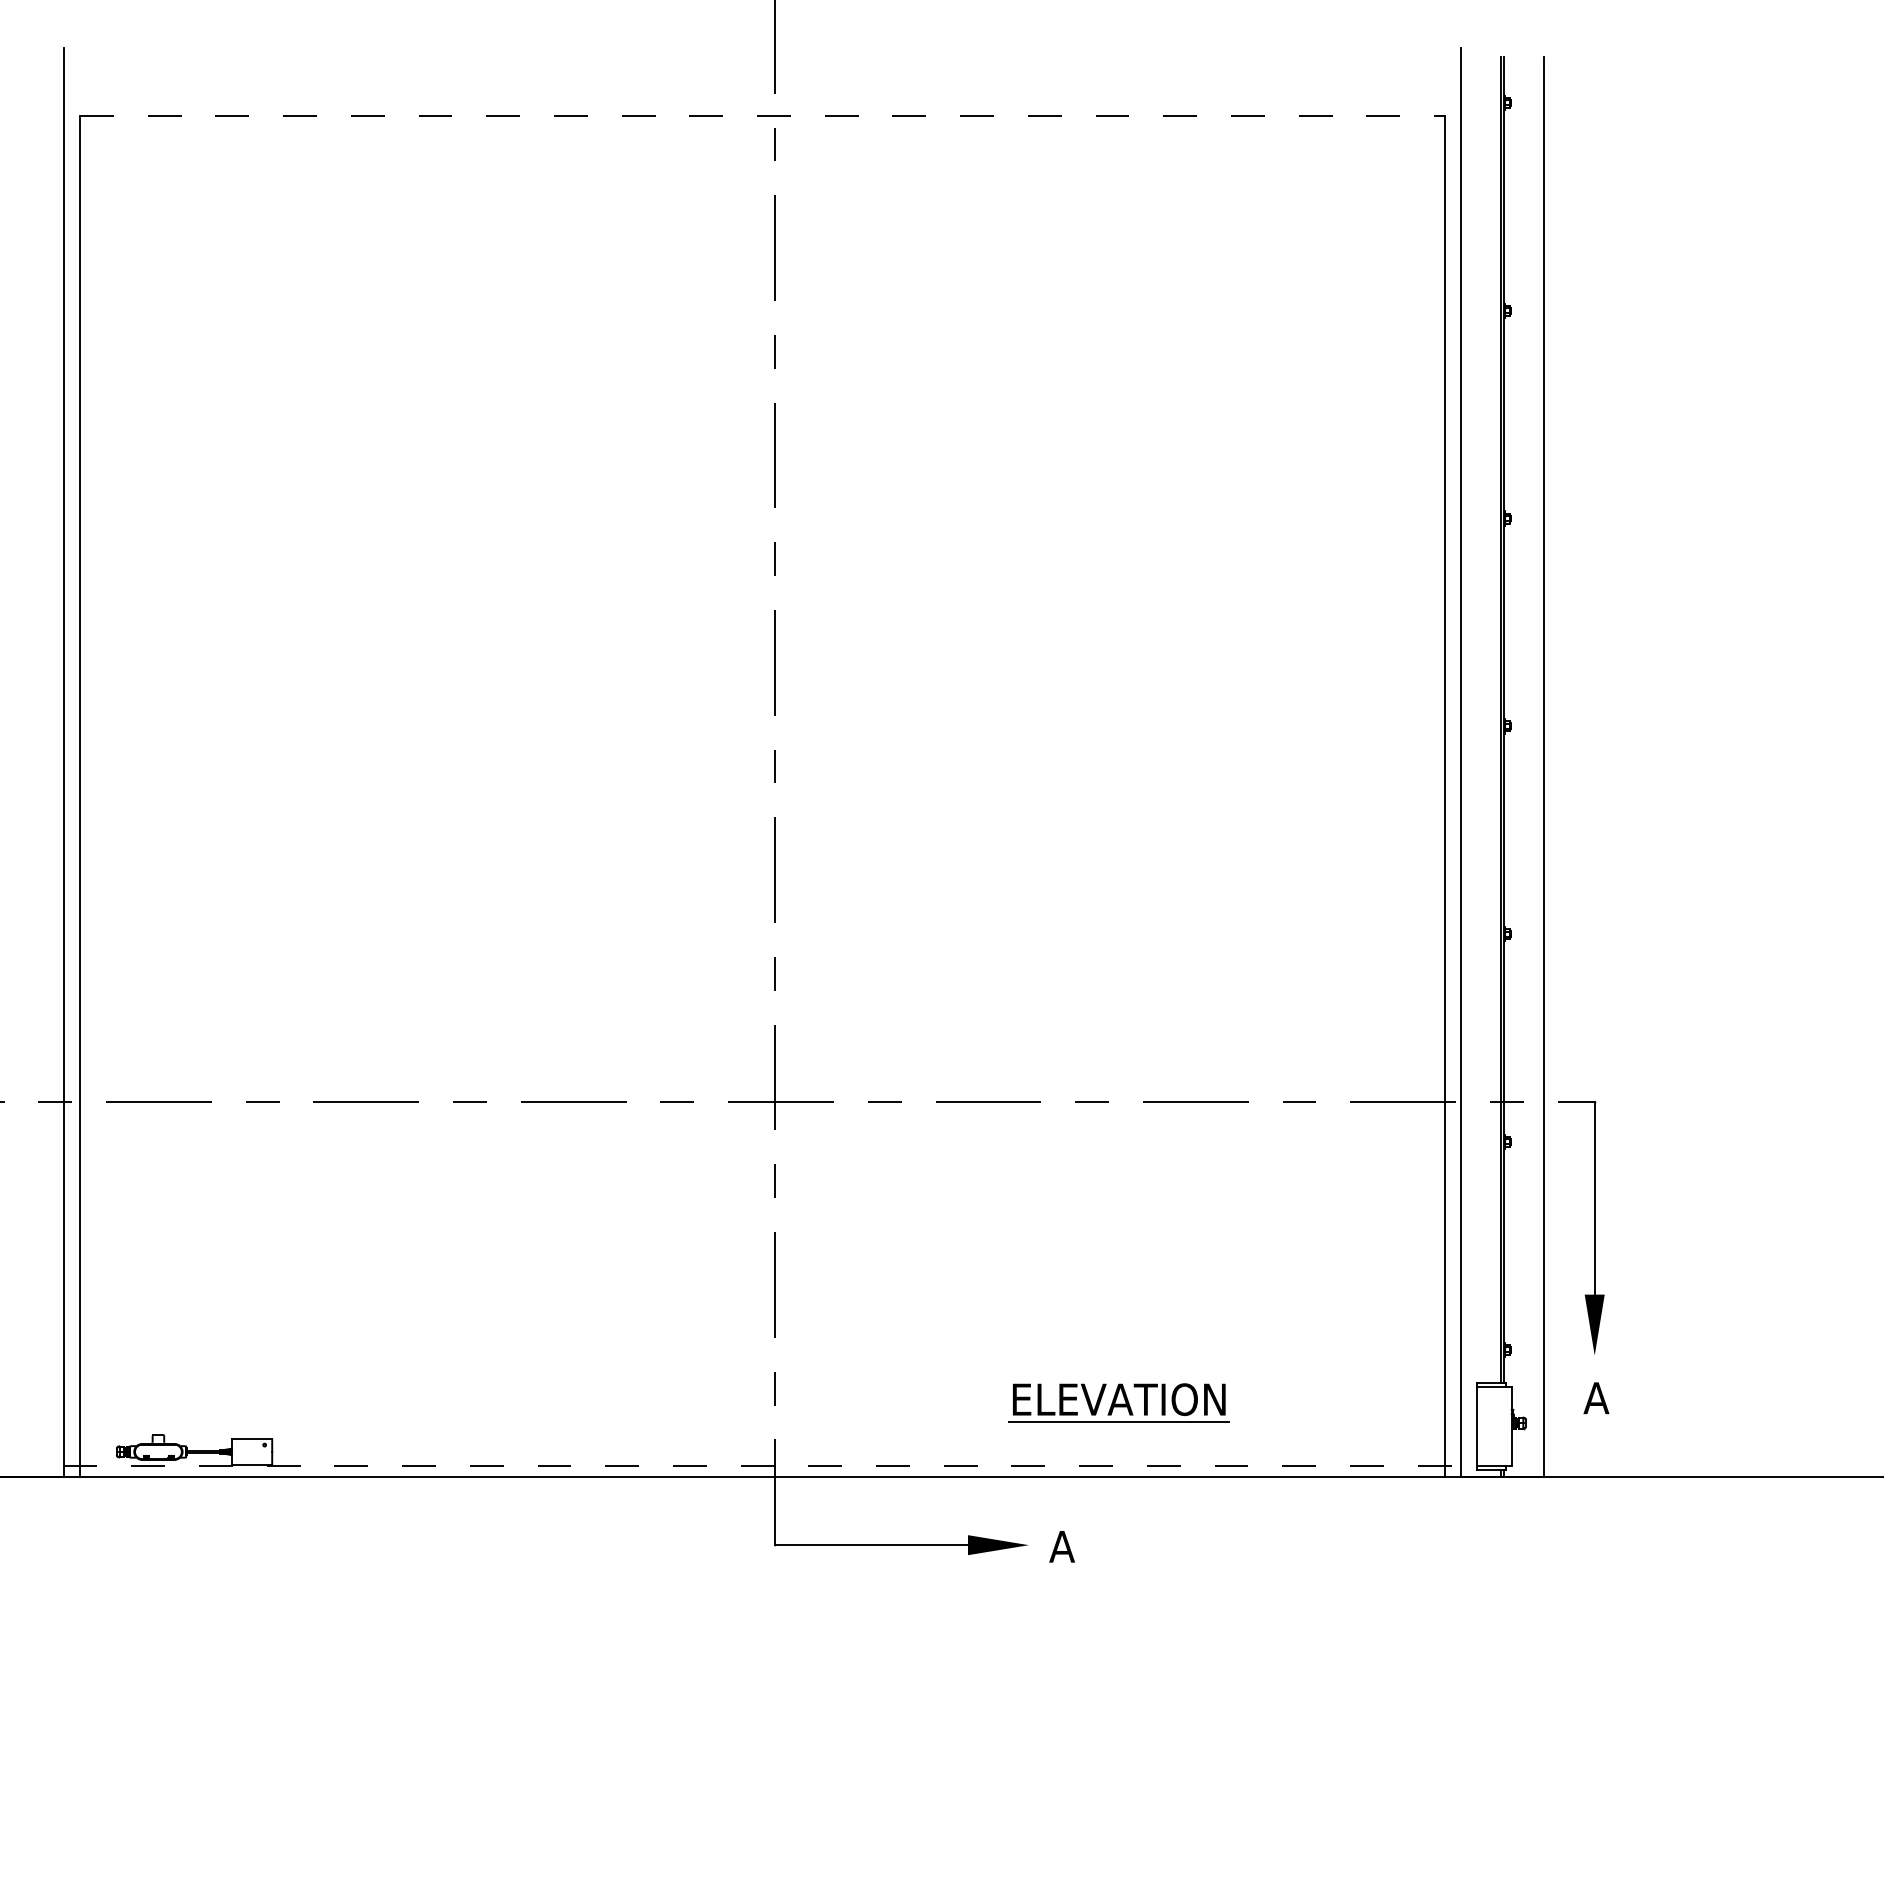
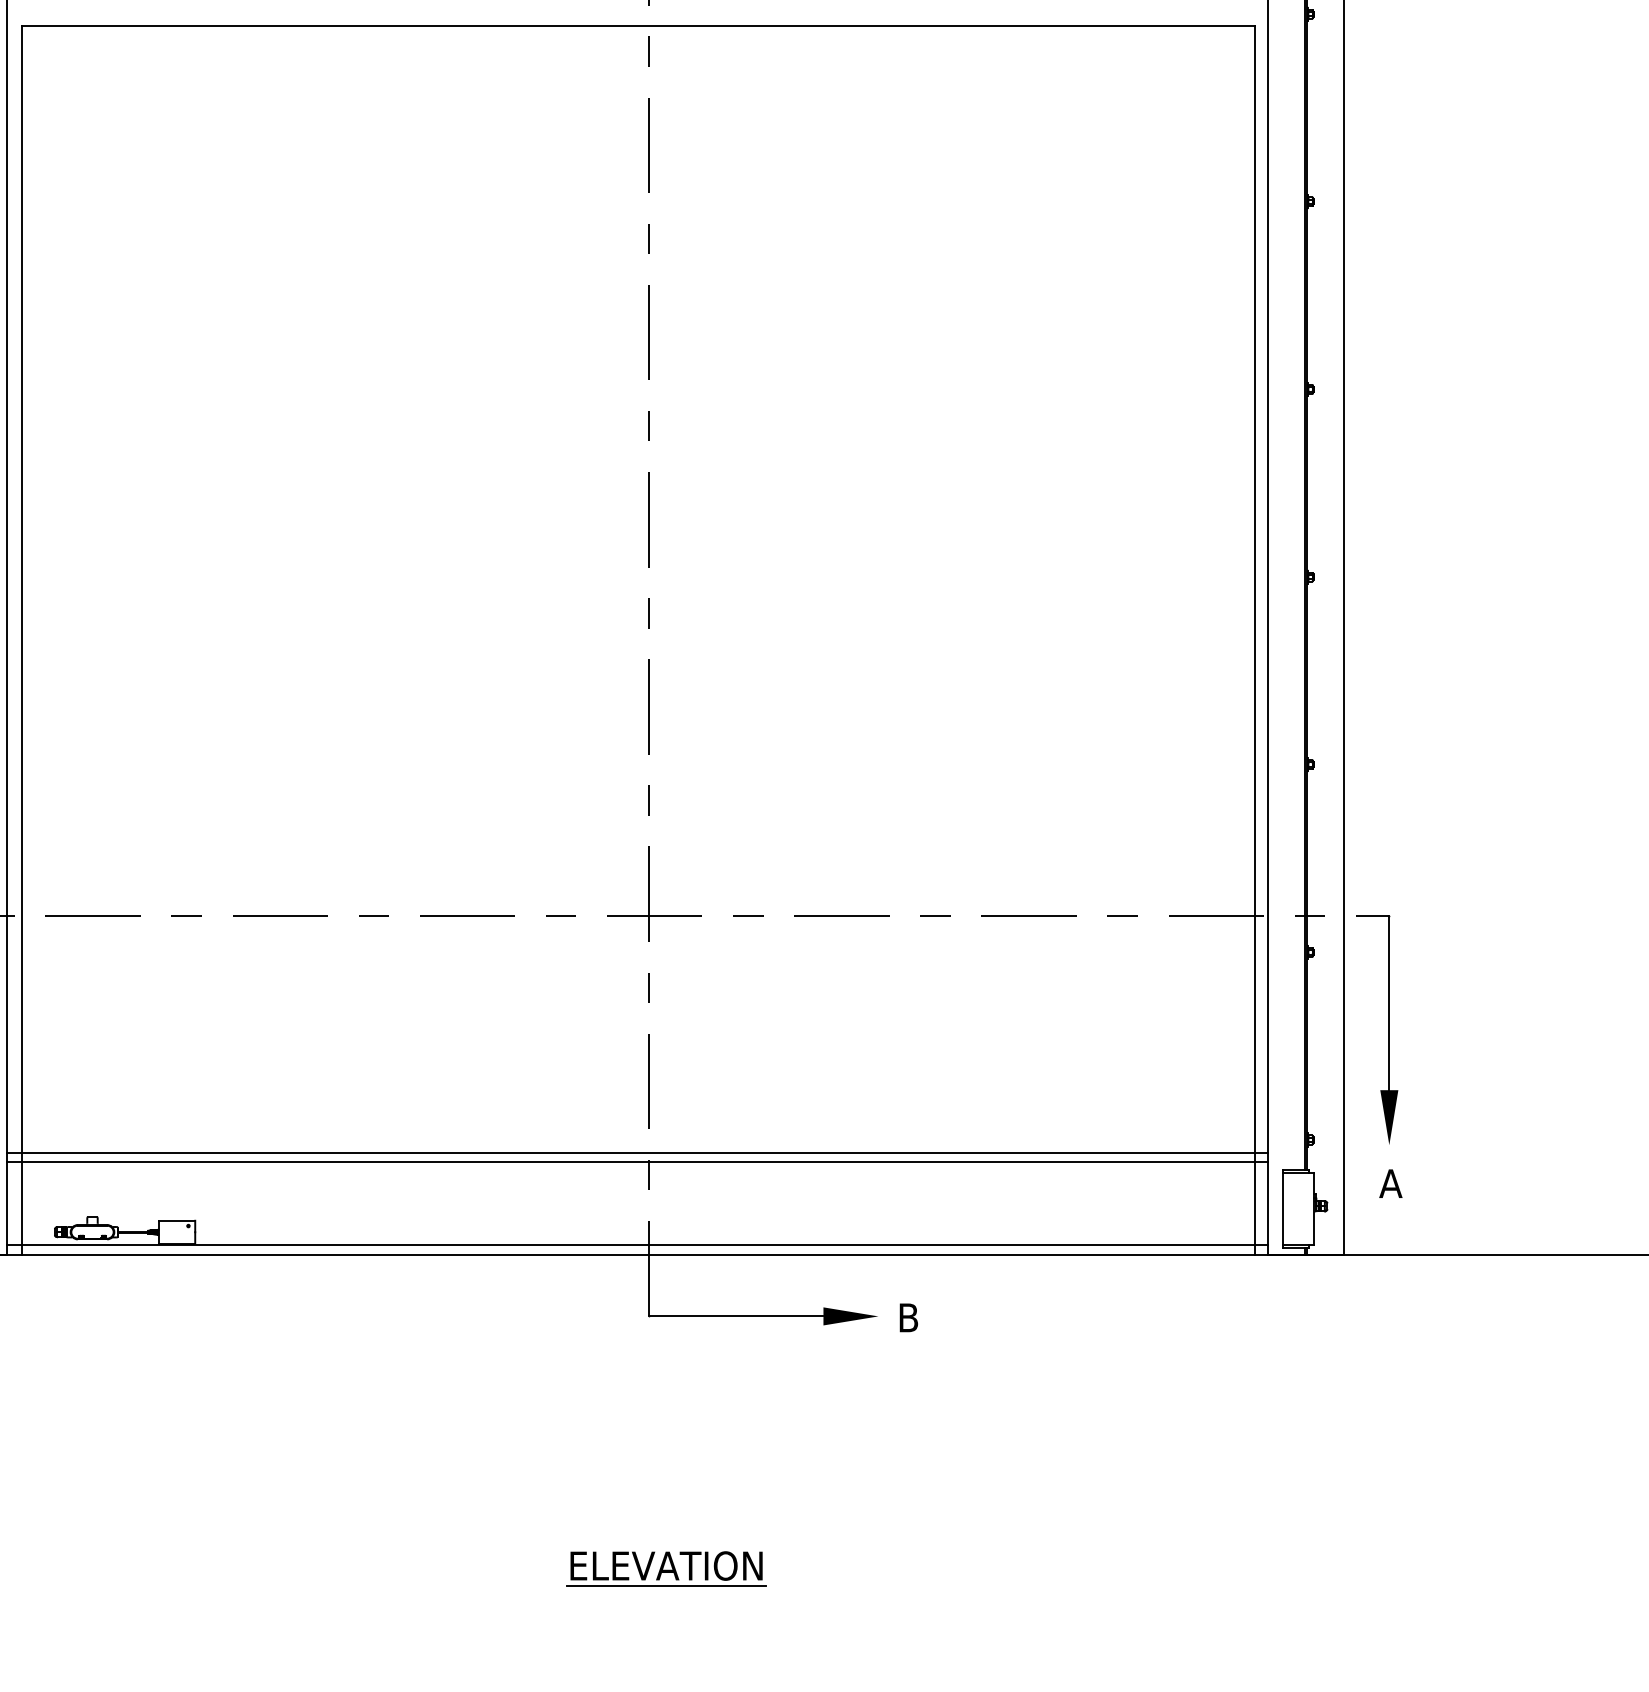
line: (762, 115) -> (637, 25), dashed -> solid
line: (761, 1363) -> (637, 1152), added
line: (761, 1374) -> (637, 1162), added
part: (1118, 1402) -> (665, 1568), moved
line: (762, 1466) -> (637, 1245), dashed -> solid
text: (1061, 1546) -> (907, 1317), A -> B

